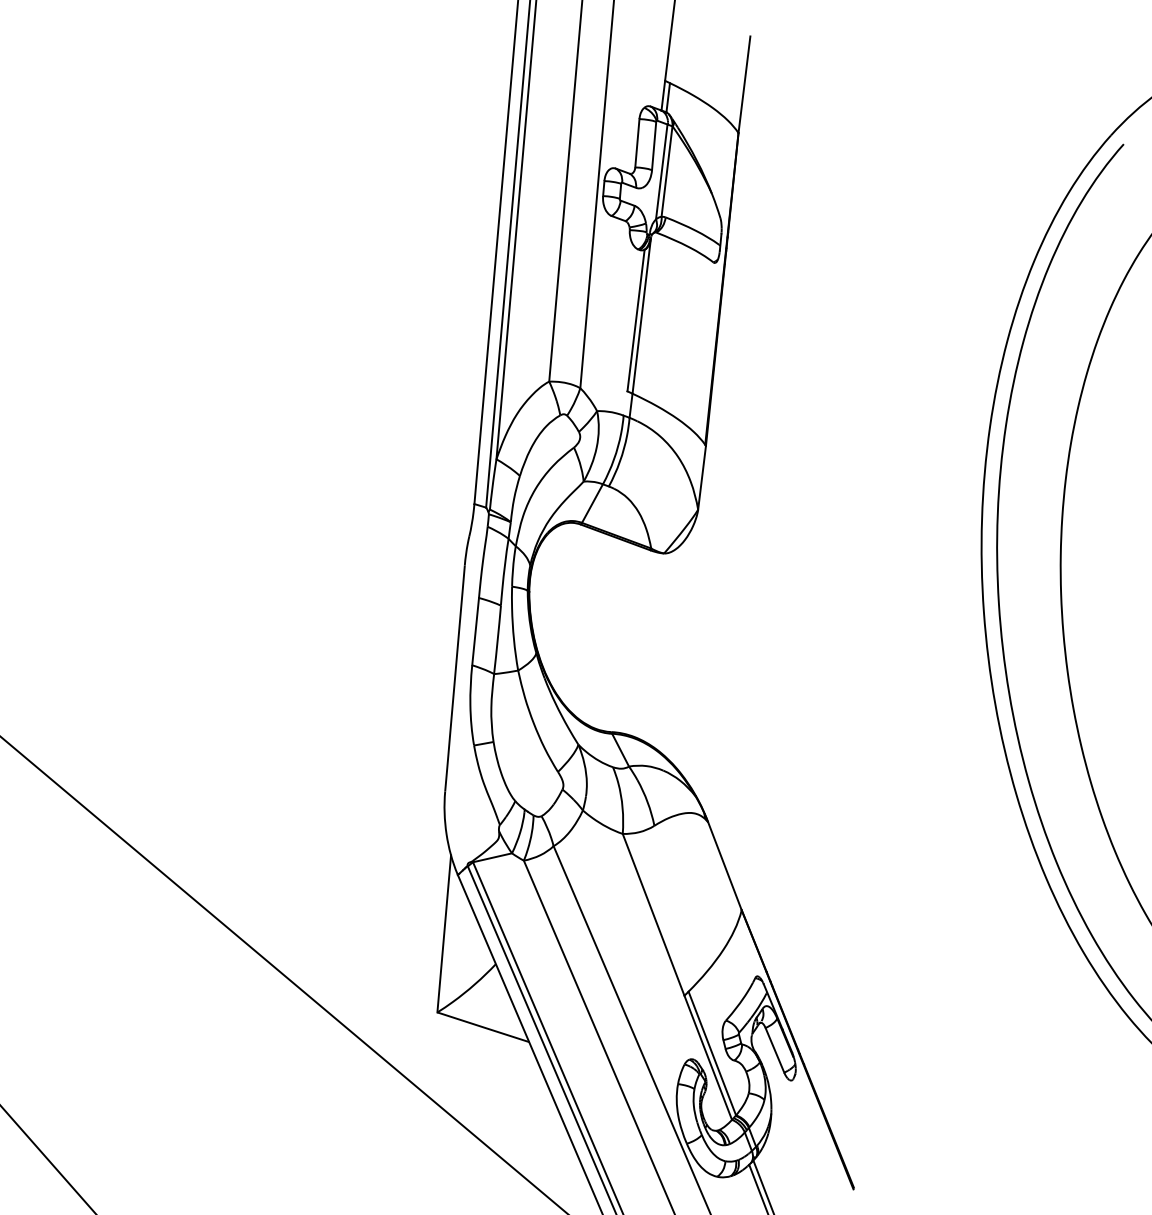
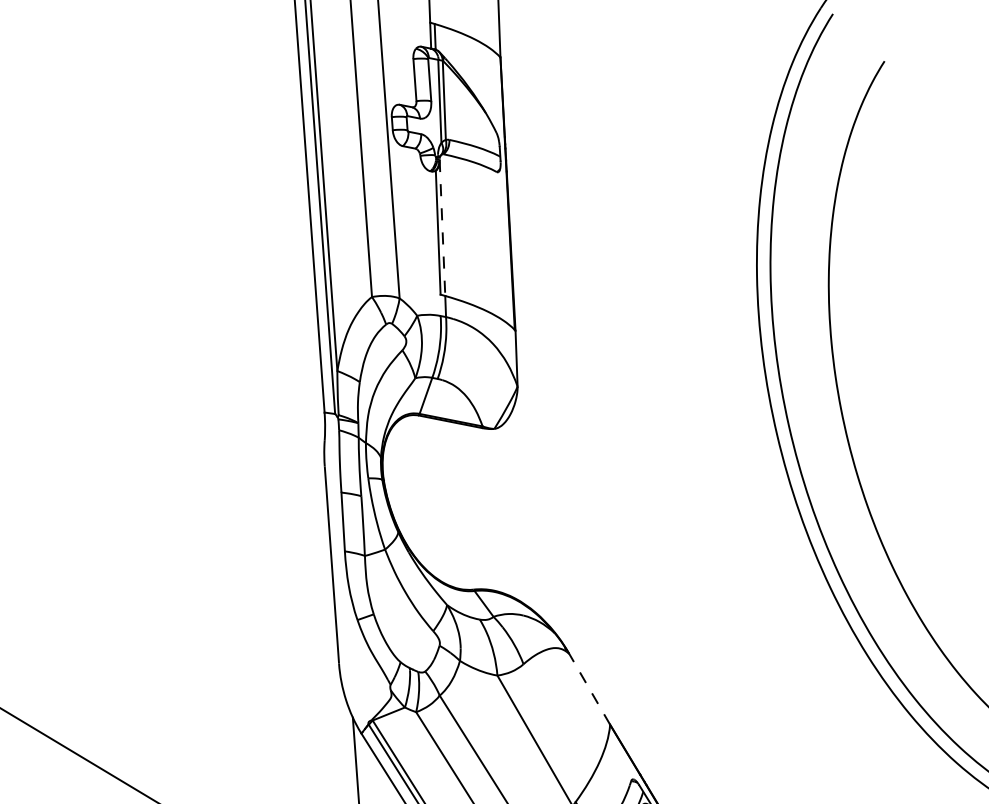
line: (641, 316) -> (442, 228), solid -> dashed
line: (724, 865) -> (589, 688), solid -> dashed

